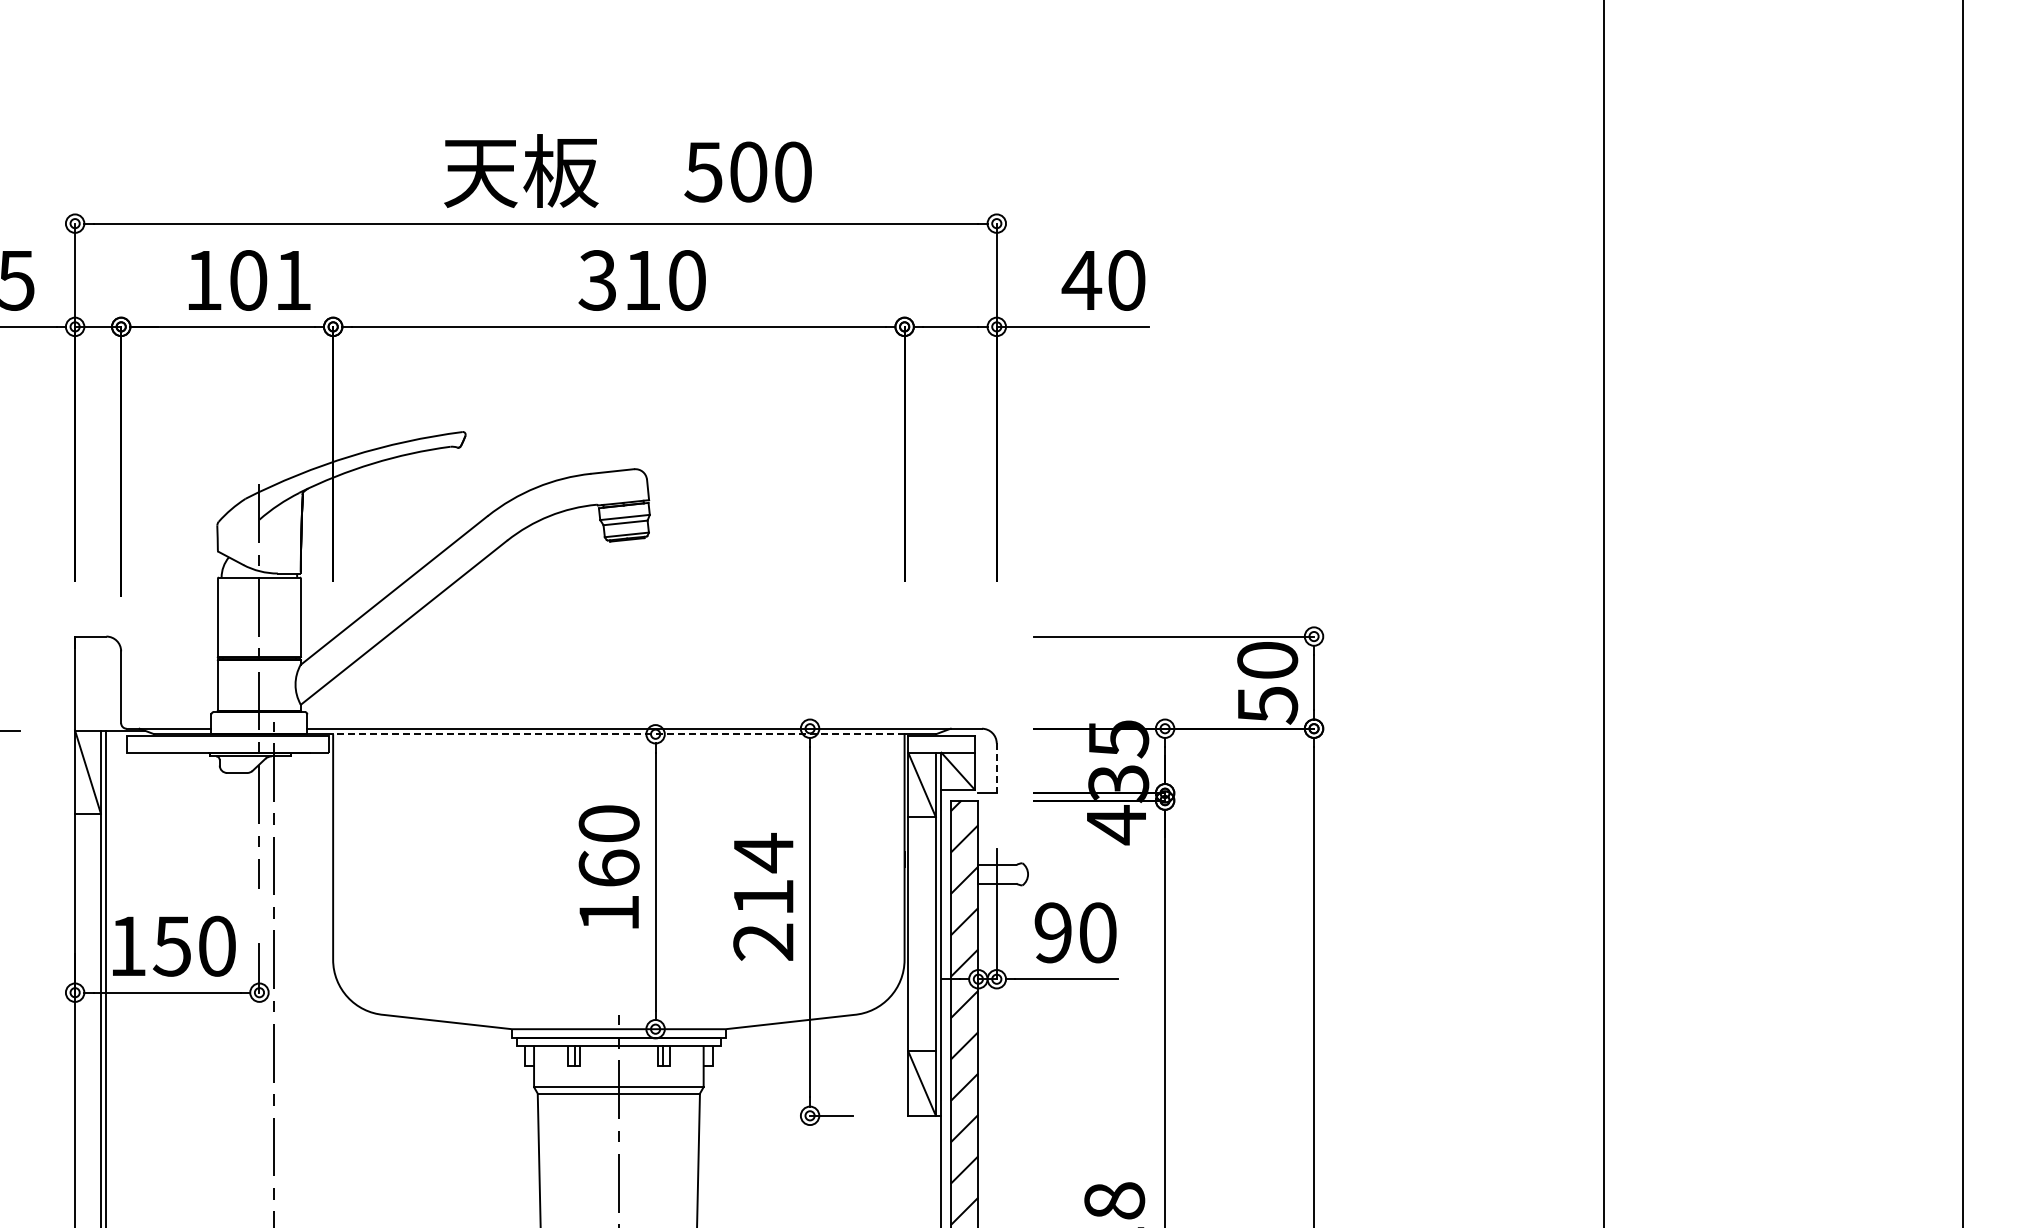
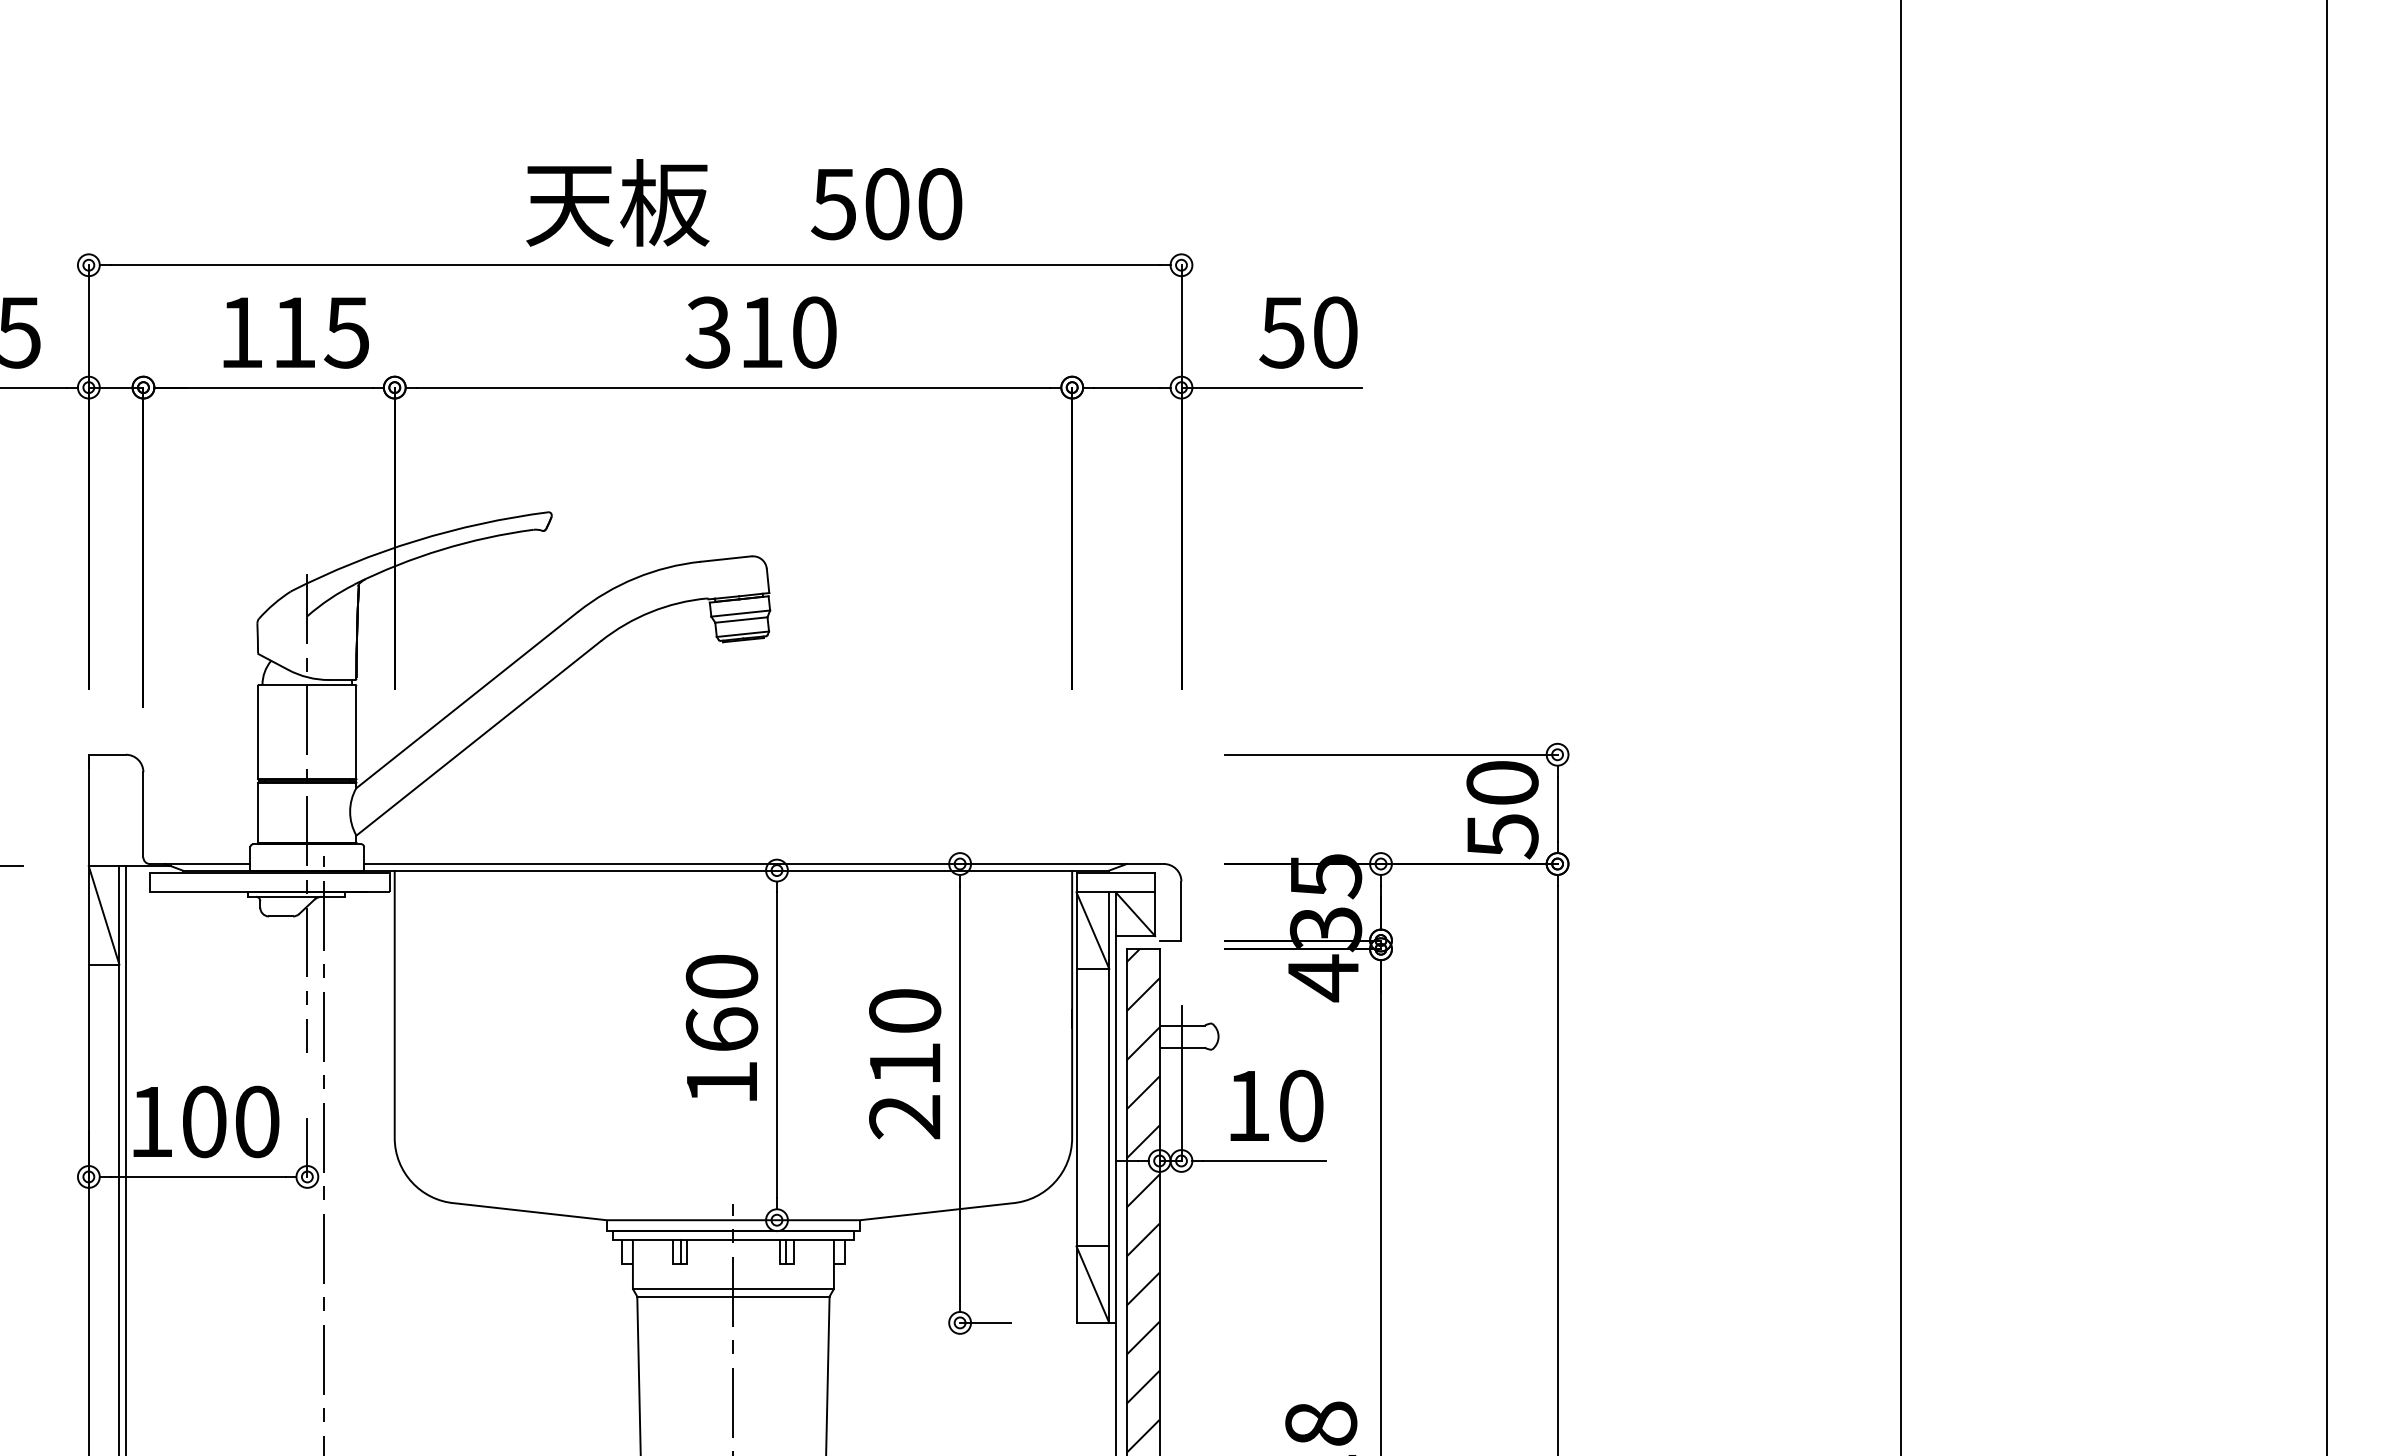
text: (270, 280) -> (320, 332), 101 -> 115
text: (1081, 280) -> (1281, 332), 40 -> 50
line: (618, 734) -> (733, 870), dashed -> solid
line: (996, 768) -> (1181, 911), dashed -> solid
text: (763, 852) -> (904, 1010), 214 -> 210
text: (1052, 932) -> (1247, 1105), 90 -> 10
text: (172, 945) -> (204, 1120), 150 -> 100

